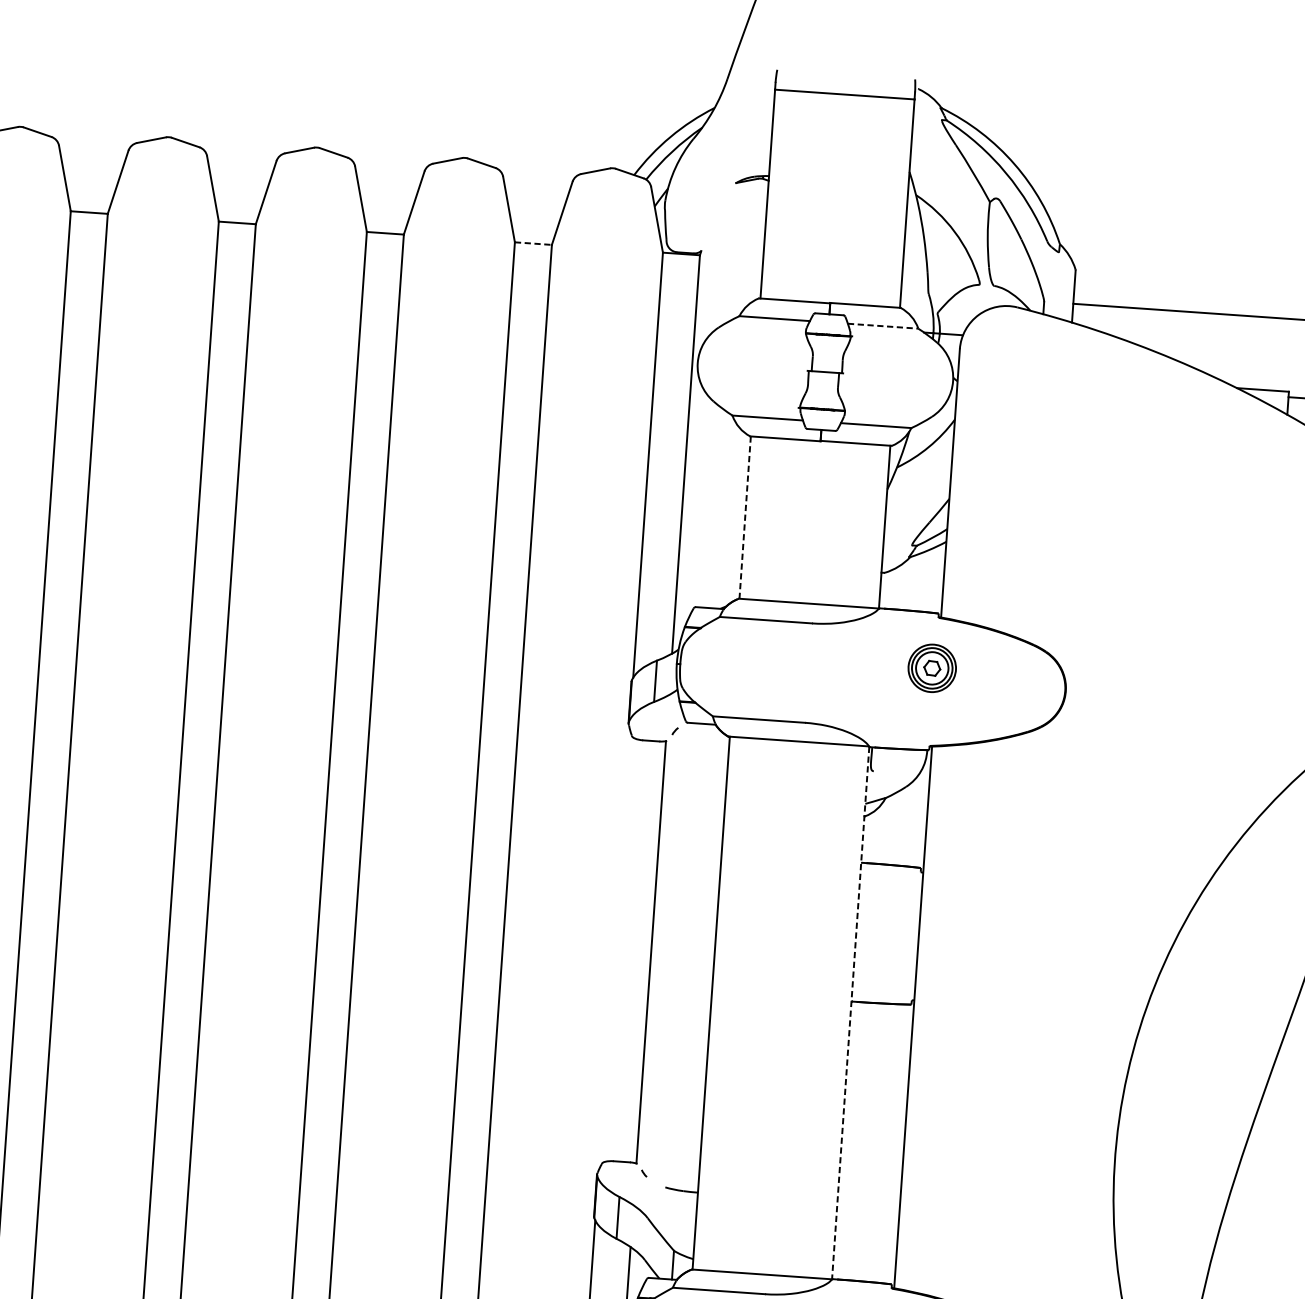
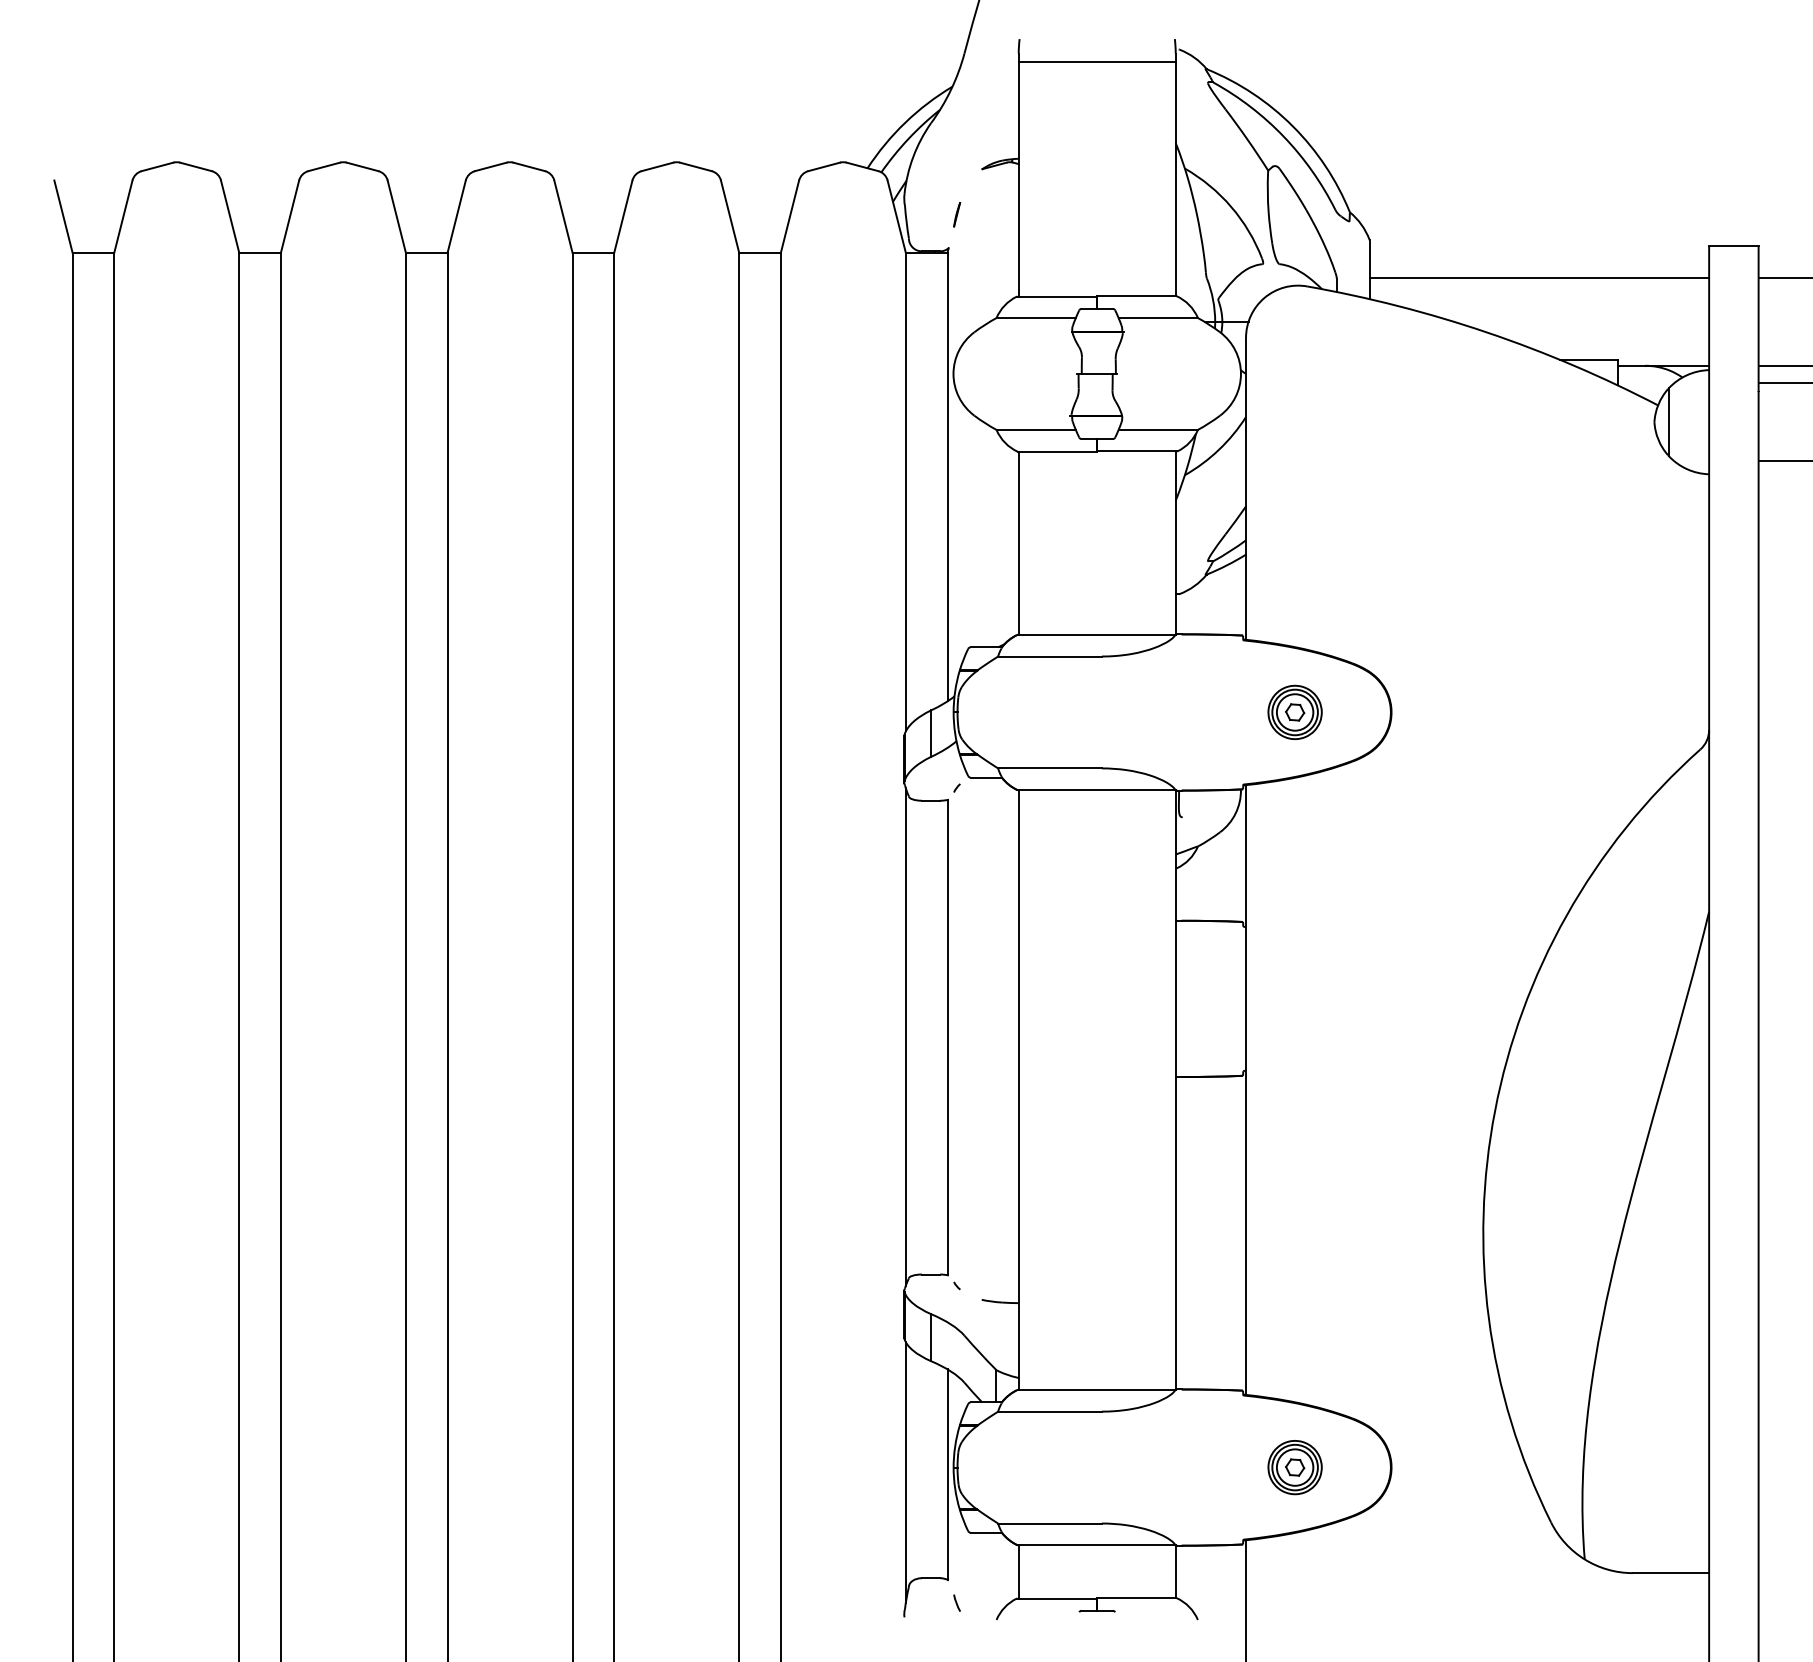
line: (711, 221) -> (957, 214), added
line: (533, 243) -> (760, 252), dashed -> solid
line: (883, 326) -> (1158, 318), dashed -> solid
line: (744, 517) -> (1018, 543), dashed -> solid
part: (931, 667) -> (1294, 711), moved
line: (613, 948) -> (905, 1036), added
line: (850, 1012) -> (1175, 1089), dashed -> solid

